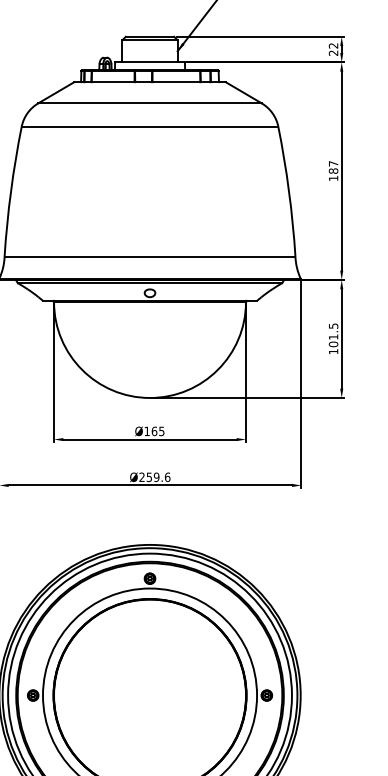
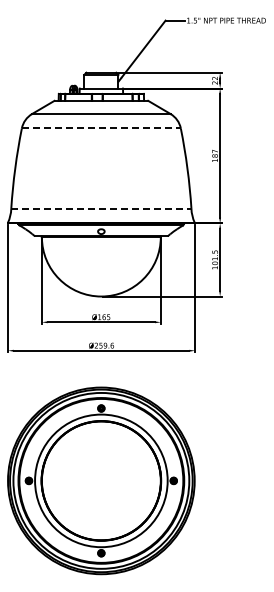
line: (150, 126) -> (101, 128), solid -> dashed
line: (150, 255) -> (101, 208), solid -> dashed

